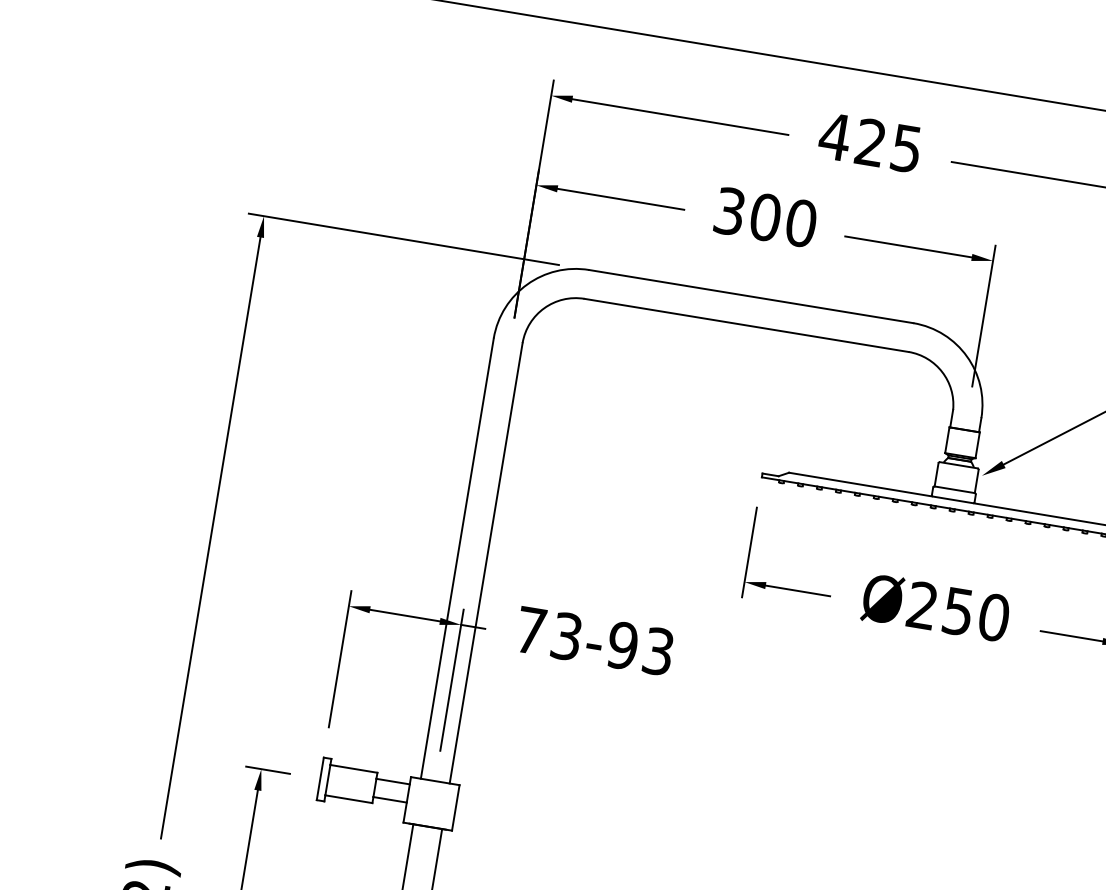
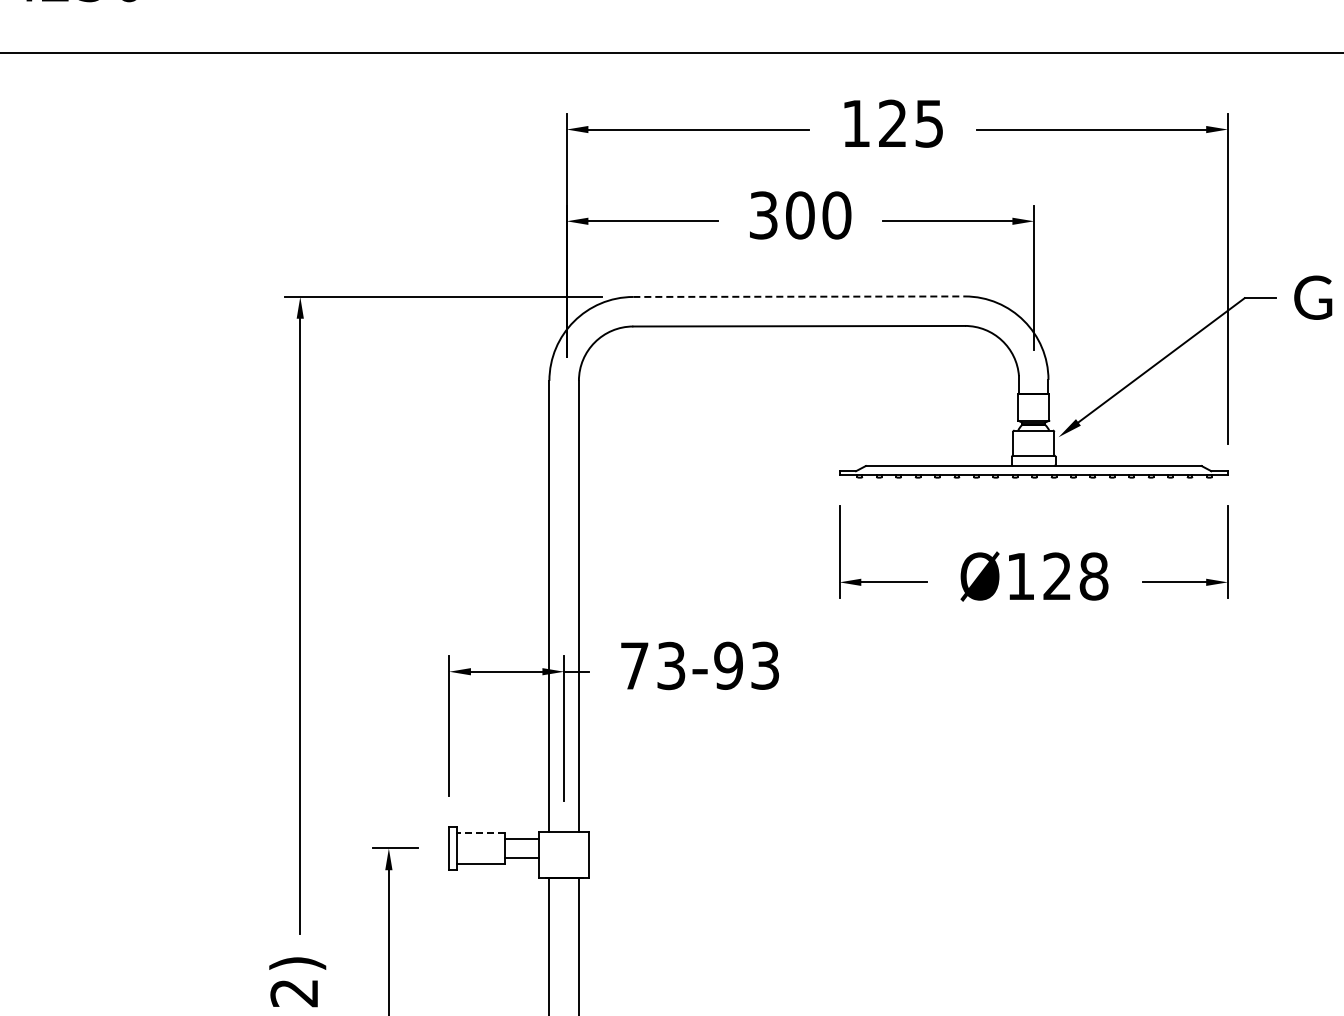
text: (835, 136) -> (856, 123), 425 -> 125
line: (751, 296) -> (799, 296), solid -> dashed
text: (958, 611) -> (1057, 576), Ø250 -> Ø128
line: (353, 768) -> (480, 832), solid -> dashed

